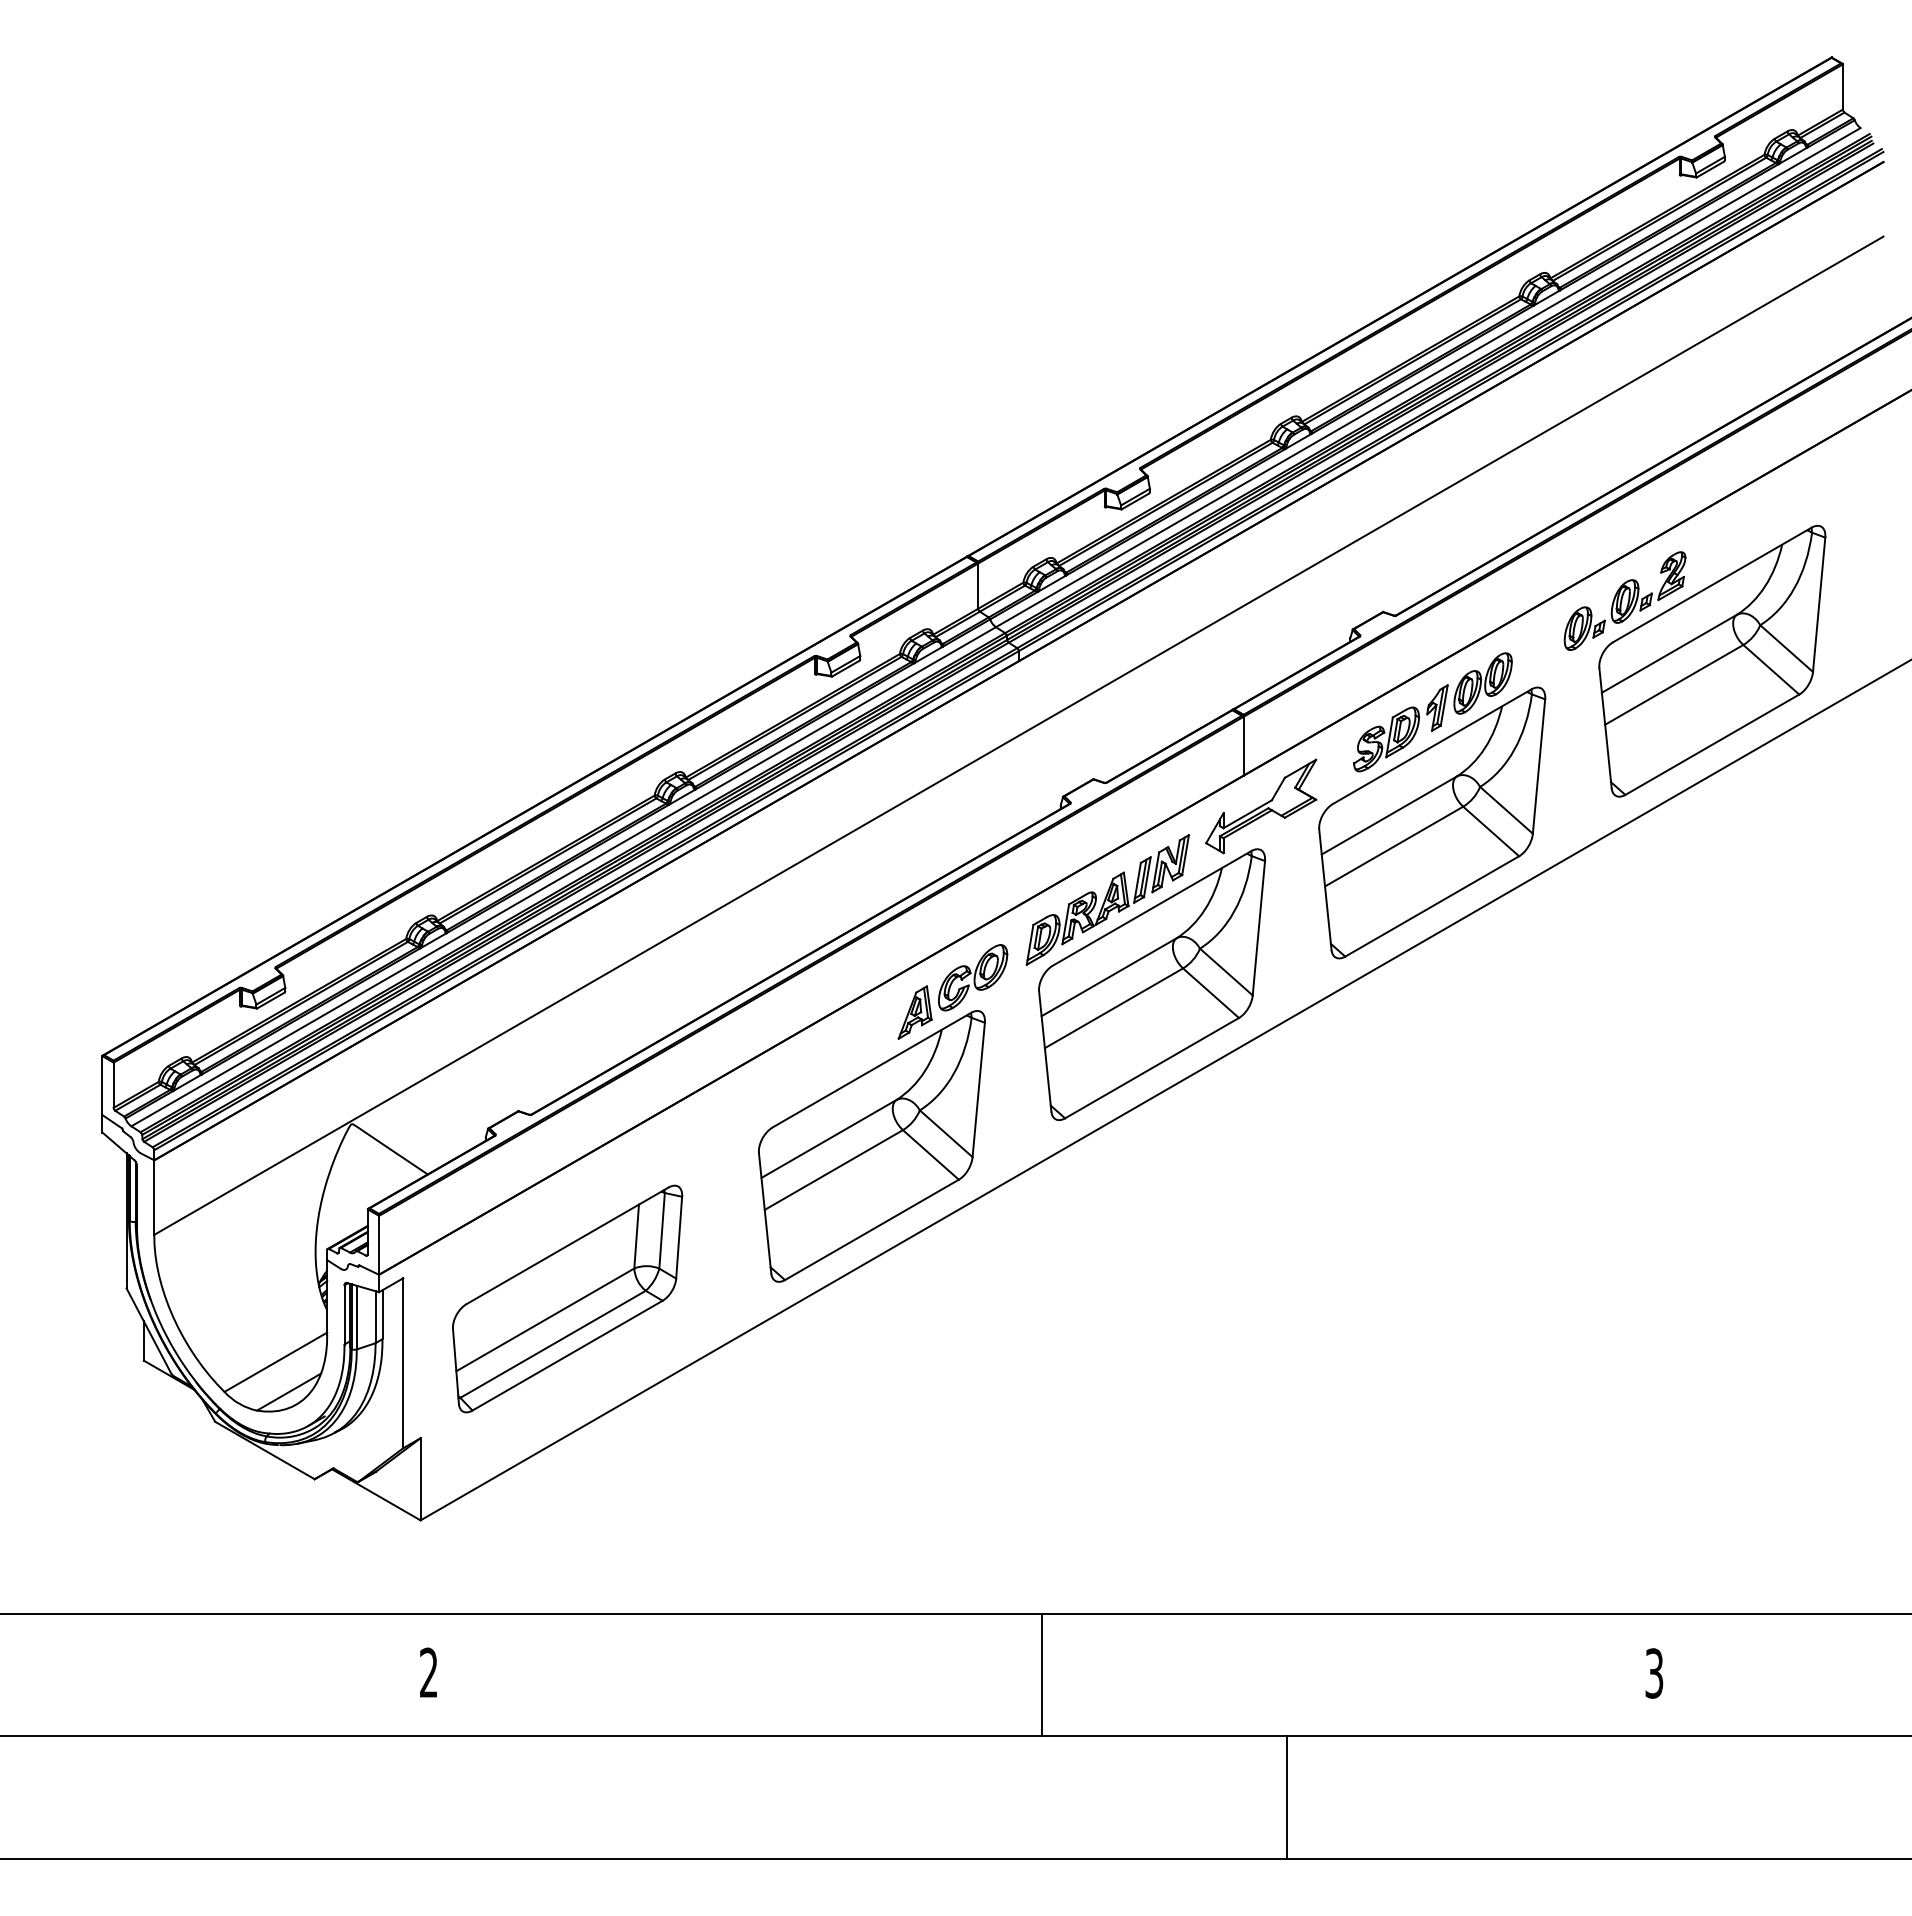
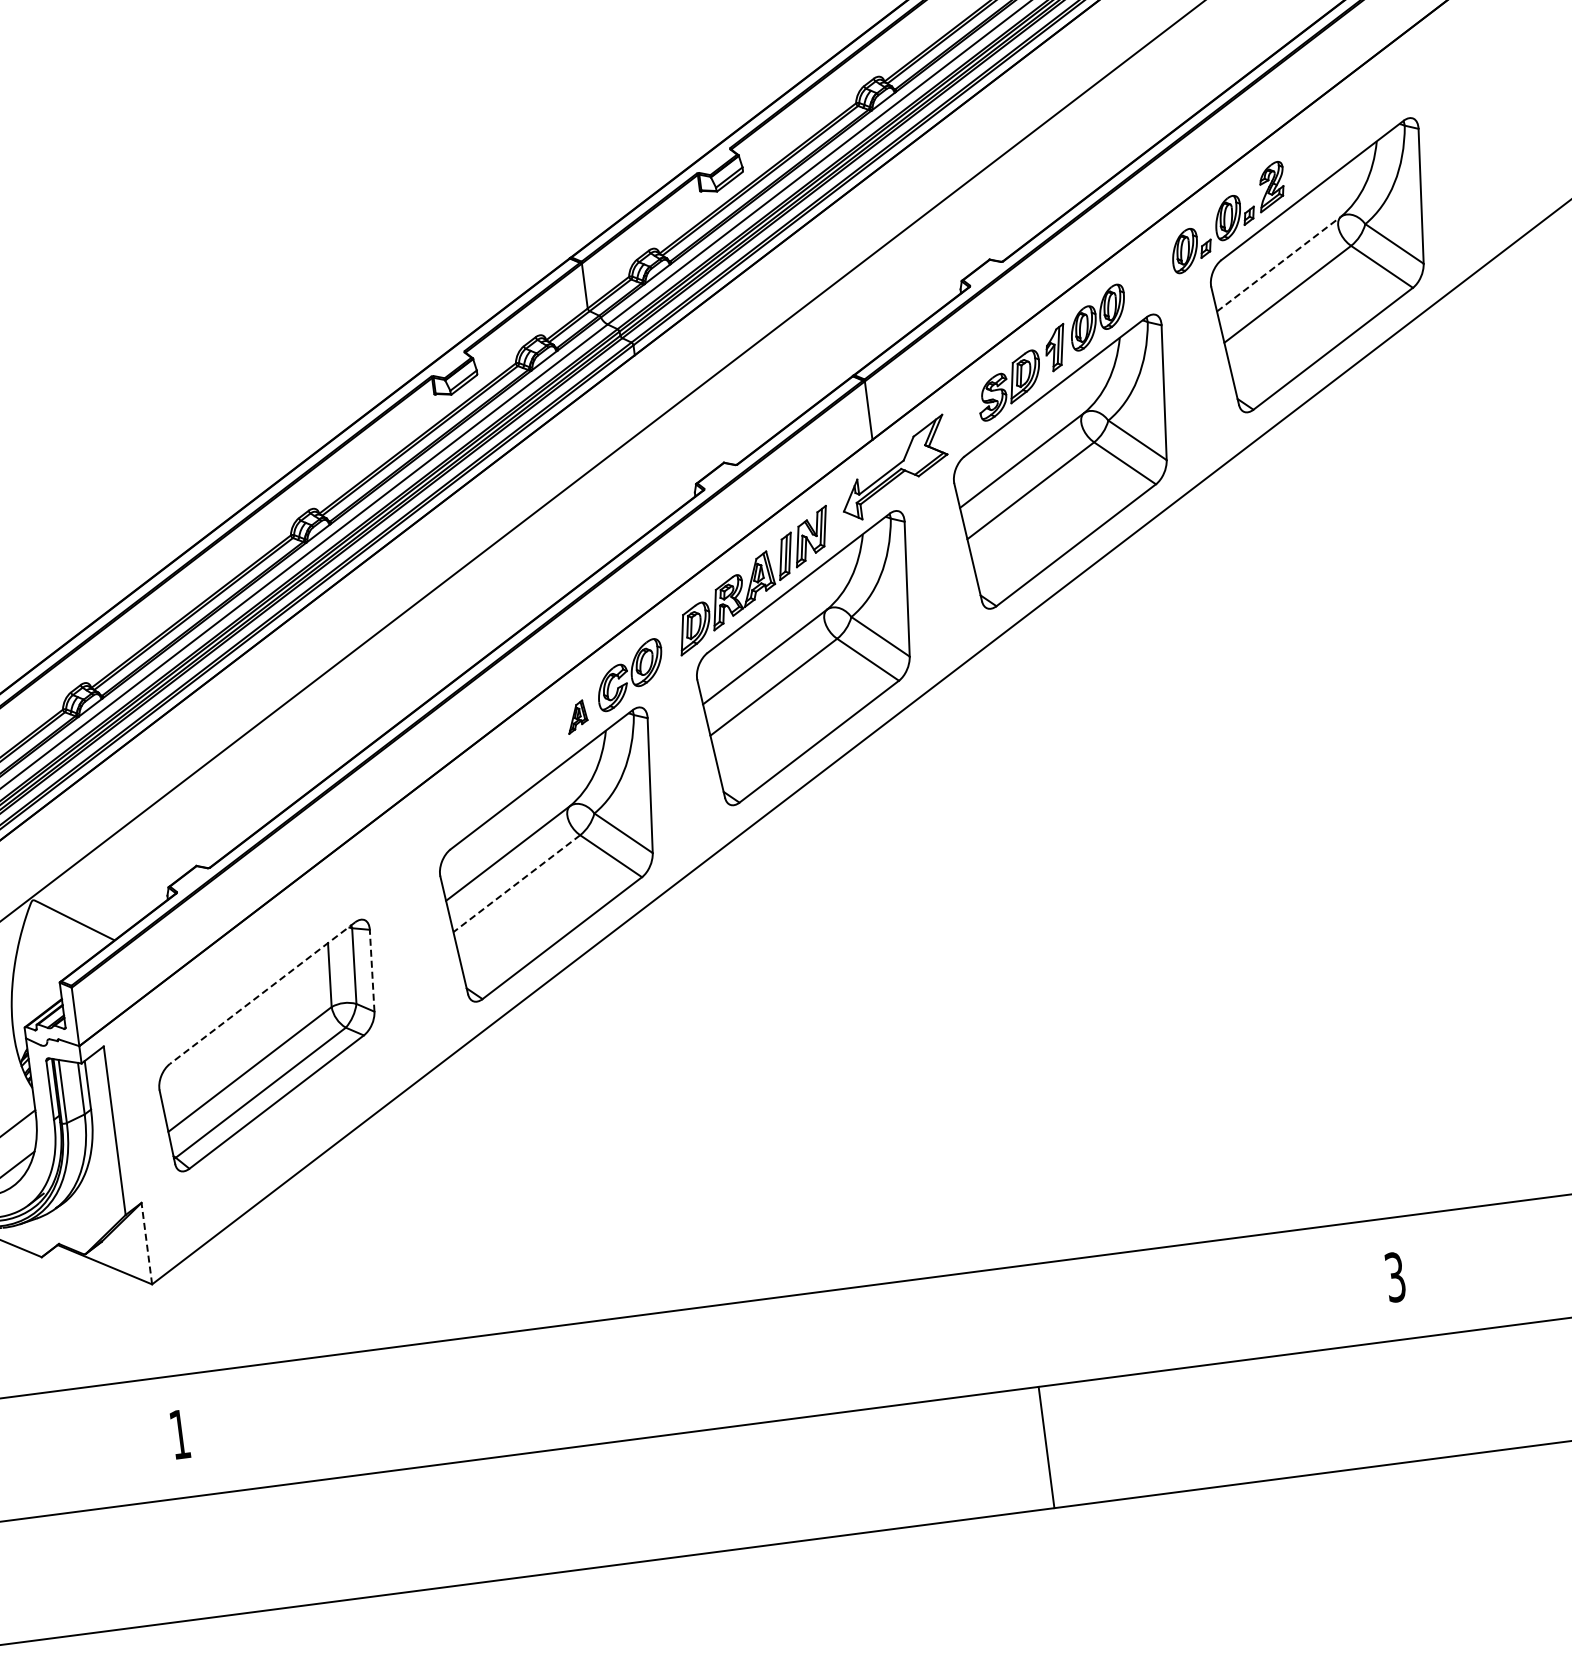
line: (1669, 653) -> (1278, 263), solid -> dashed
part: (914, 1012) -> (576, 717), size x0.6
line: (833, 1170) -> (516, 884), solid -> dashed
line: (679, 1237) -> (372, 970), solid -> dashed
line: (567, 1245) -> (262, 992), solid -> dashed
line: (420, 1478) -> (146, 1242), solid -> dashed
text: (428, 1672) -> (179, 1434), 2 -> 1
line: (1041, 1674) -> (787, 1357), removed

